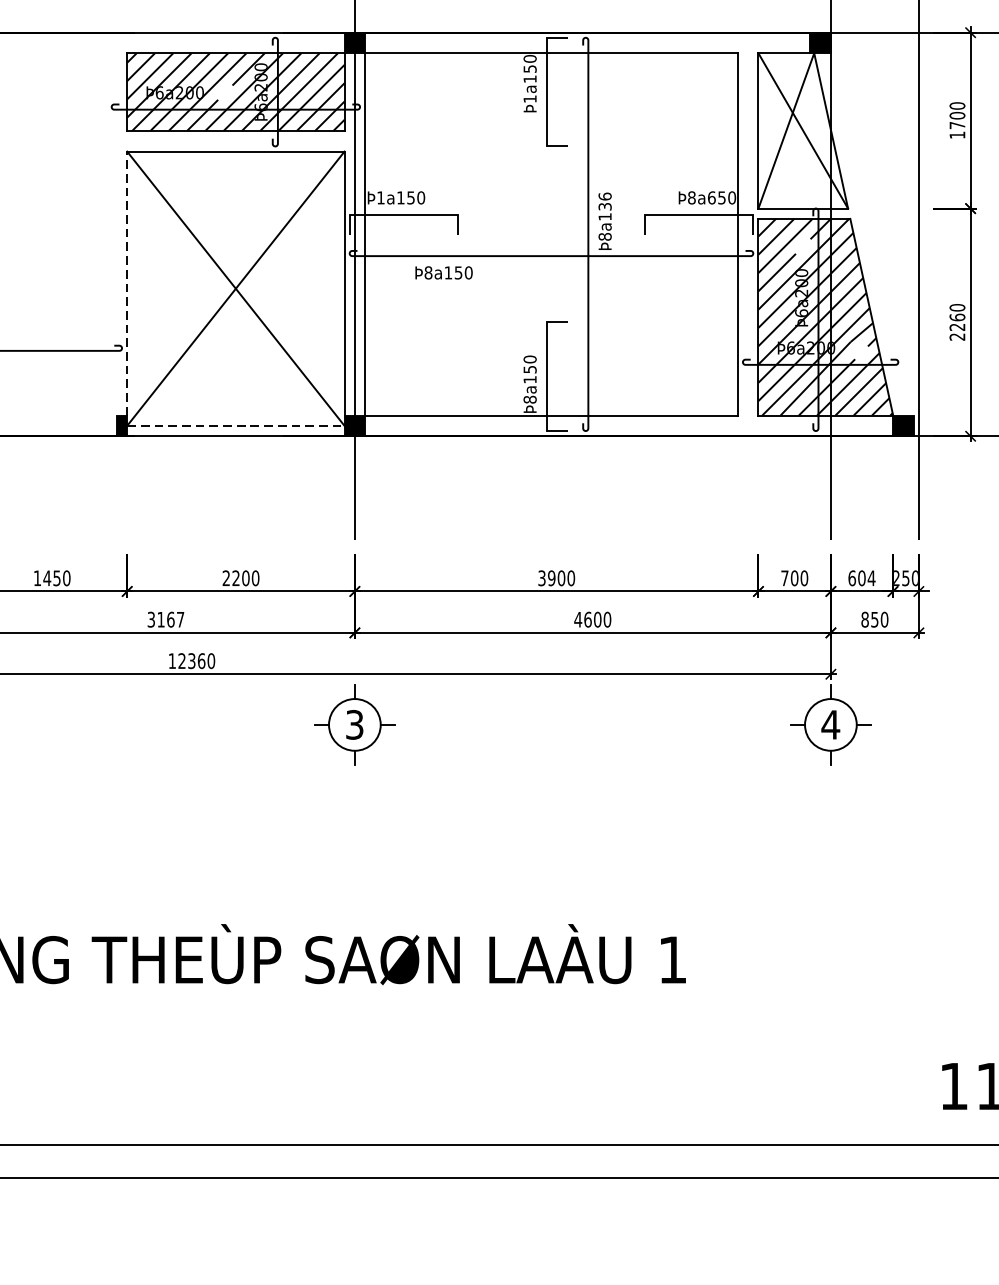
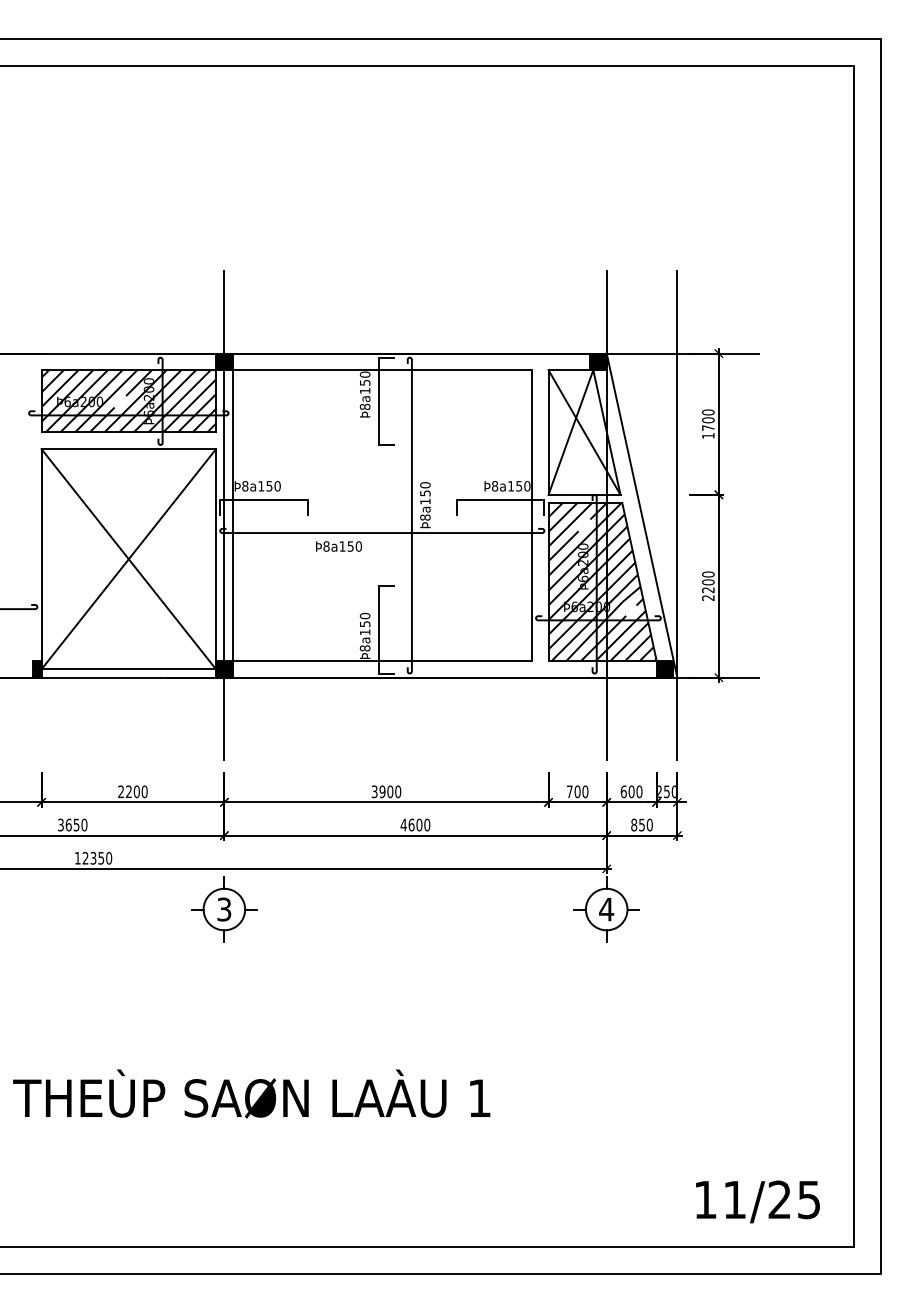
text: (529, 98) -> (364, 406), Þ1a150 -> Þ8a150
text: (381, 198) -> (245, 486), Þ1a150 -> Þ8a150
text: (712, 198) -> (511, 486), Þ8a650 -> Þ8a150
text: (605, 201) -> (425, 489), Þ8a136 -> Þ8a150
line: (874, 234) -> (641, 515), added
text: (444, 272) -> (339, 546), moved
line: (127, 284) -> (41, 555), dashed -> solid
text: (957, 317) -> (708, 582), 2260 -> 2200
line: (236, 426) -> (129, 669), dashed -> solid
text: (871, 577) -> (639, 791), 604 -> 600
text: (170, 619) -> (76, 824), 3167 -> 3650
text: (201, 661) -> (101, 858), 12360 -> 12350

